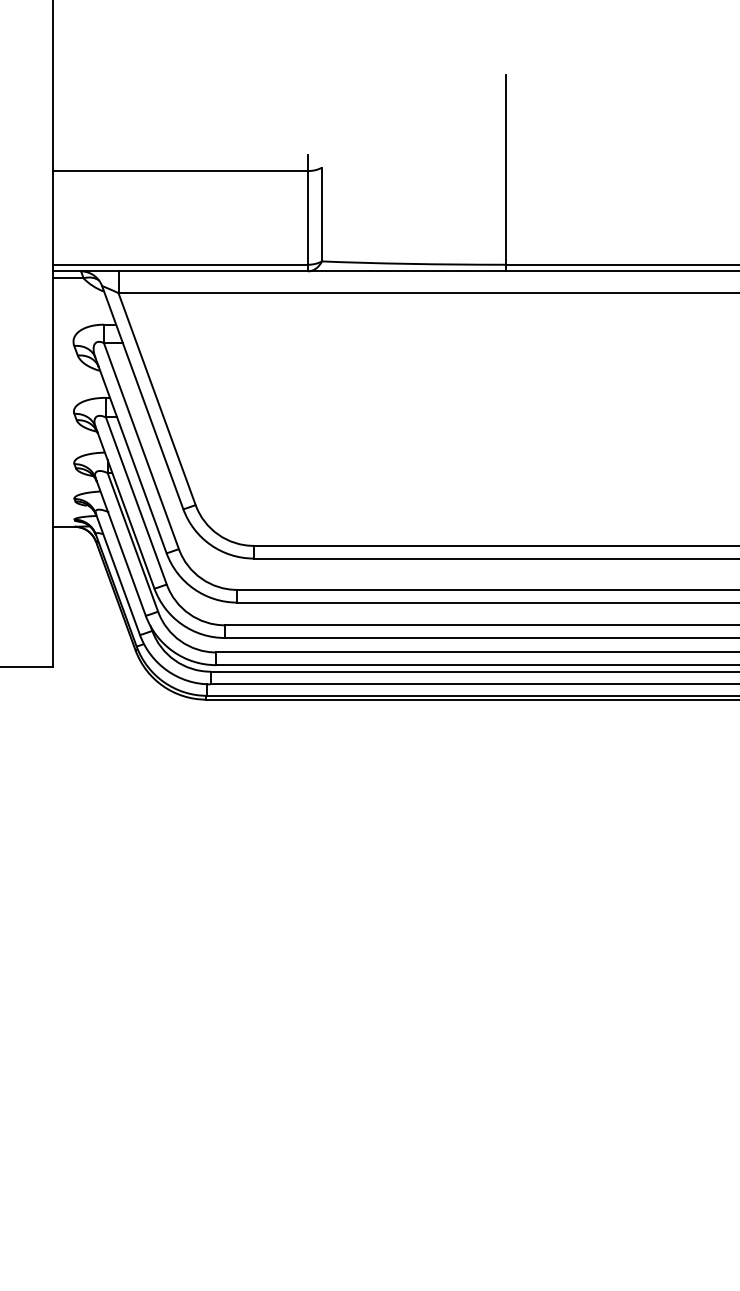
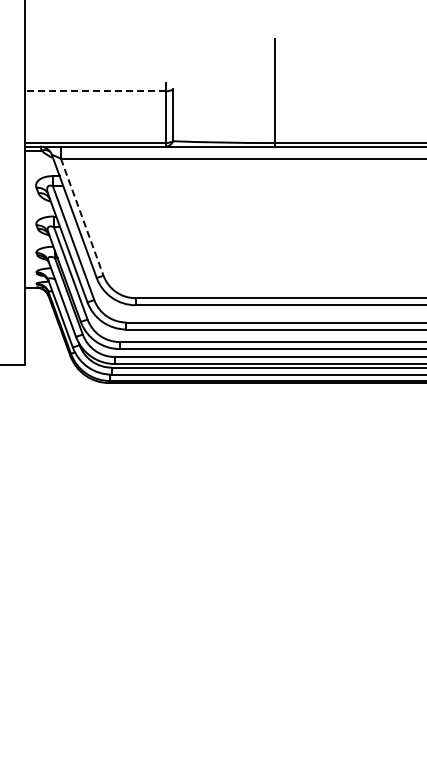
line: (179, 171) -> (94, 91), solid -> dashed
line: (157, 399) -> (82, 217), solid -> dashed

